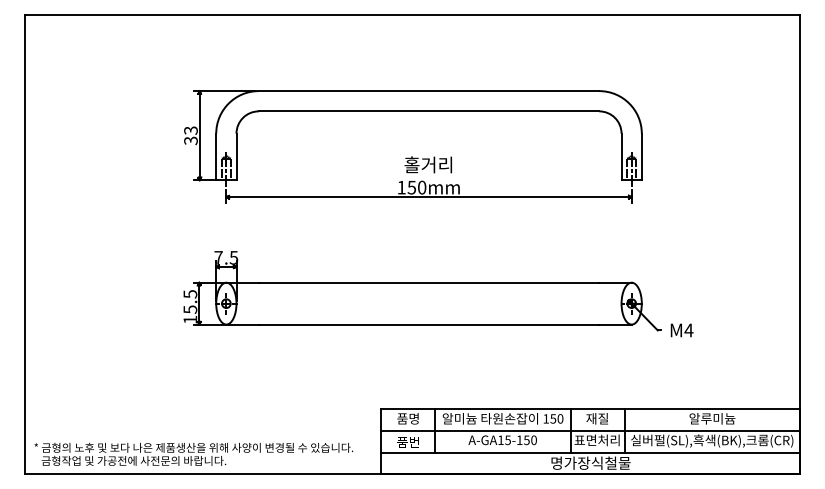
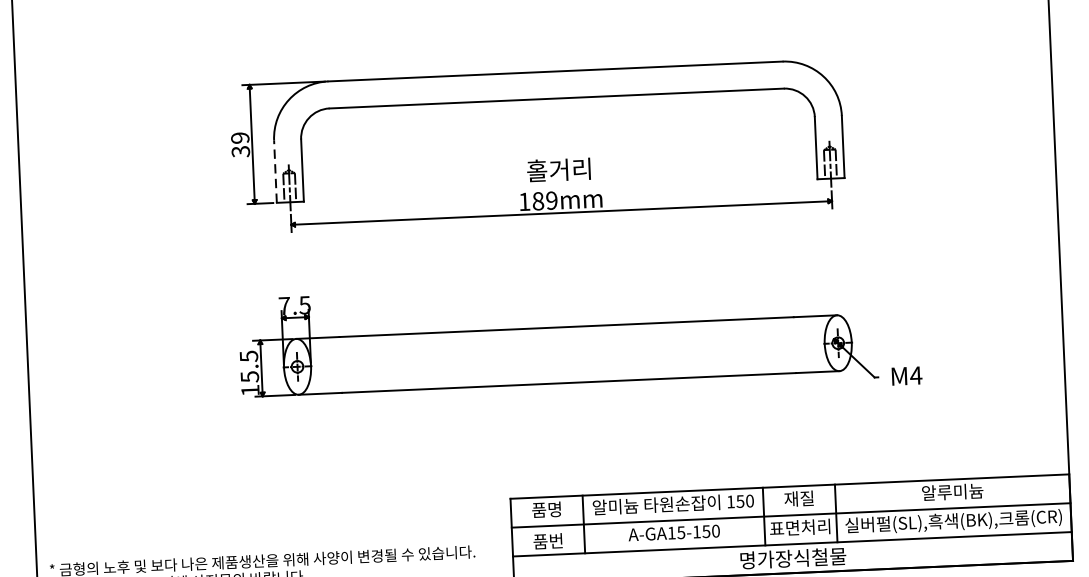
text: (190, 130) -> (239, 137), 33 -> 39
line: (216, 156) -> (275, 171), solid -> dashed
text: (416, 187) -> (544, 200), 150mm -> 189mm

